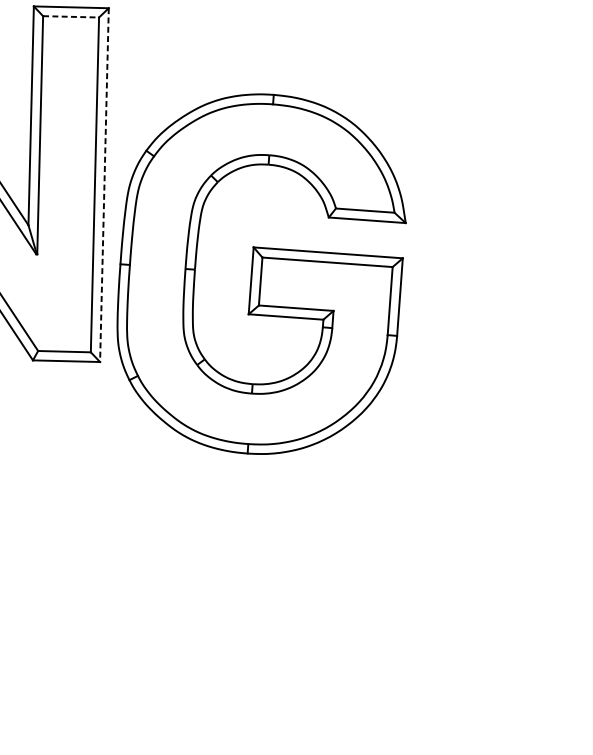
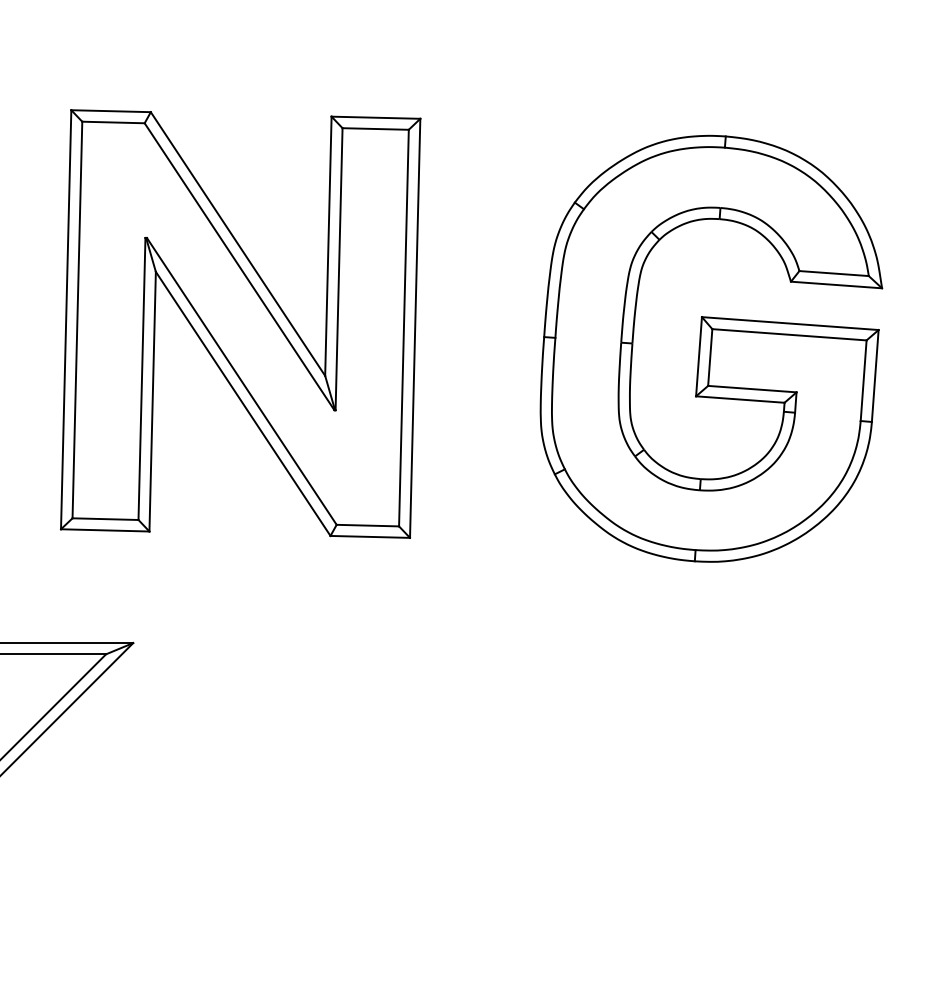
line: (71, 17) -> (376, 129), dashed -> solid
line: (104, 185) -> (415, 328), dashed -> solid
part: (261, 273) -> (711, 348), moved

